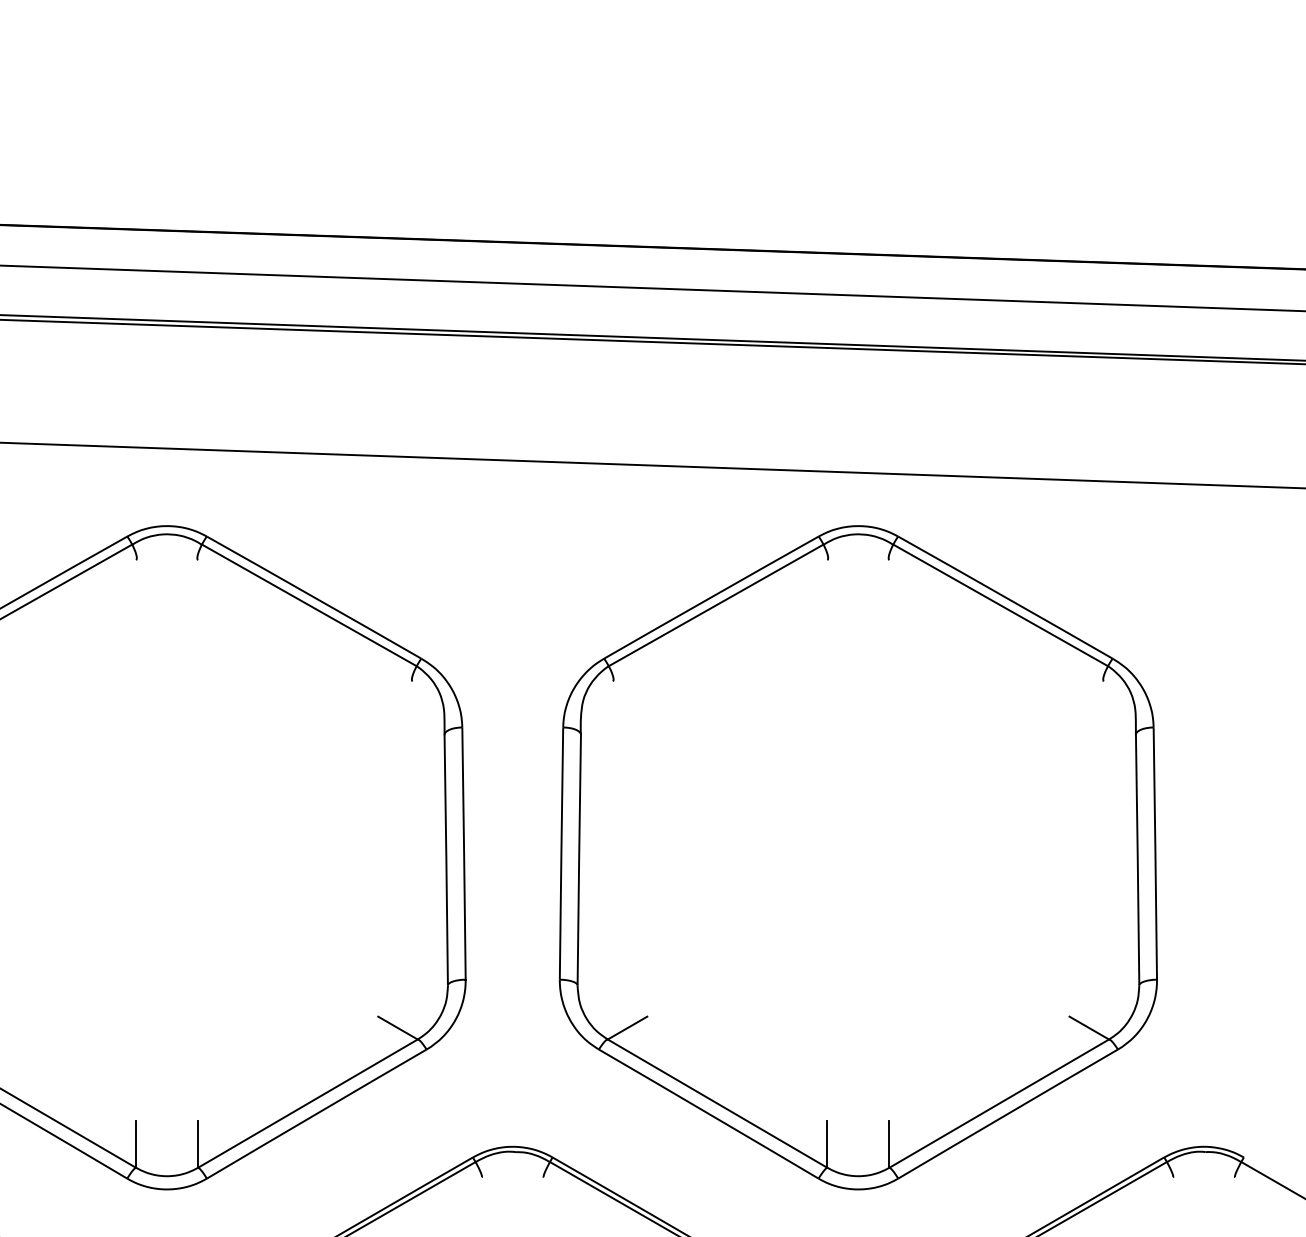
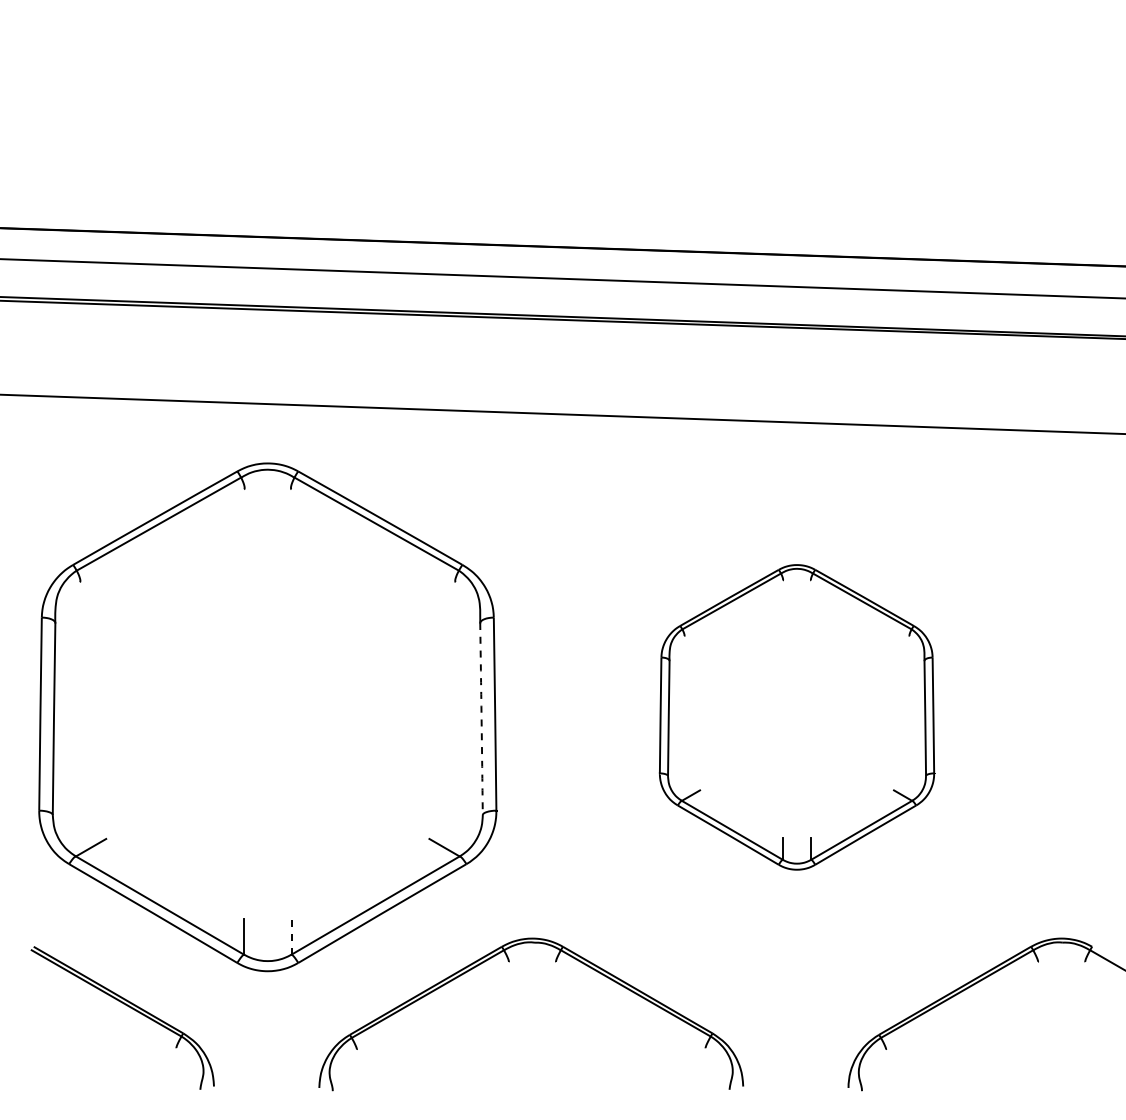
part: (857, 857) -> (796, 717), size x0.6
arc: (446, 860) -> (481, 719), solid -> dashed
line: (198, 1144) -> (291, 936), solid -> dashed

